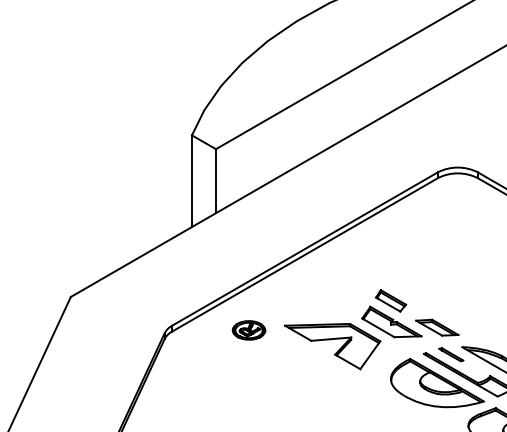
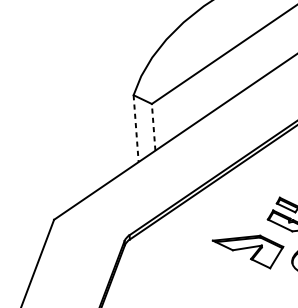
line: (215, 180) -> (153, 126), solid -> dashed
line: (191, 181) -> (135, 128), solid -> dashed
part: (248, 330) -> (185, 234), removed
part: (330, 340) -> (246, 248), moved

